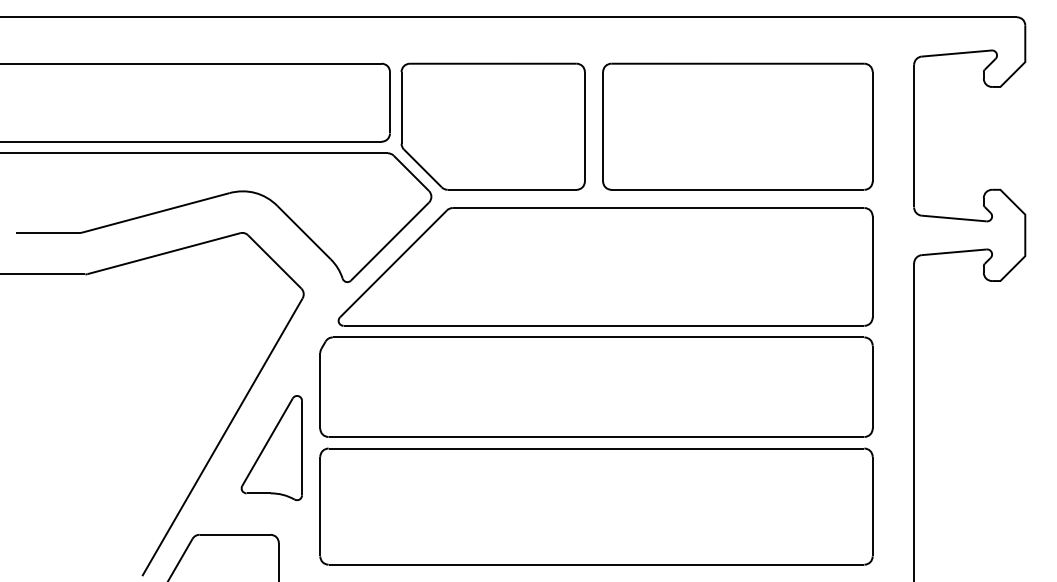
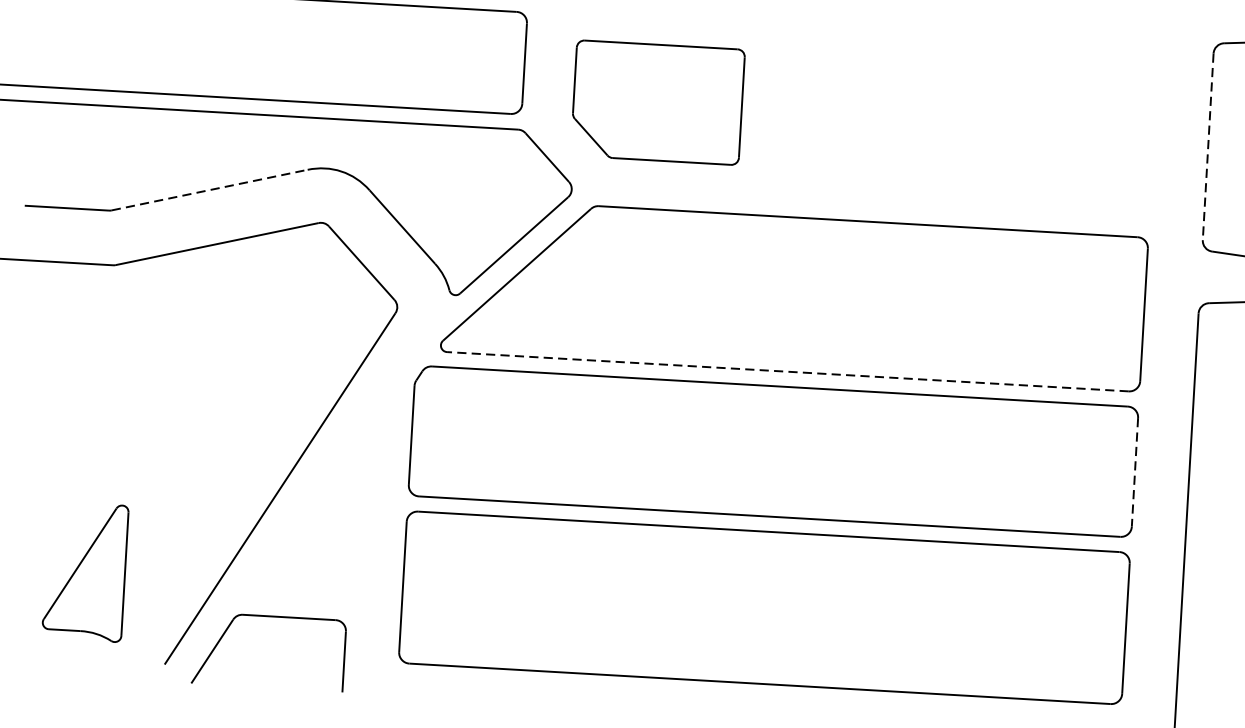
part: (492, 126) -> (657, 102), size x0.7
part: (737, 126) -> (977, 120), removed
line: (914, 136) -> (1208, 147), solid -> dashed
line: (156, 212) -> (210, 189), solid -> dashed
line: (603, 325) -> (787, 371), solid -> dashed
line: (872, 387) -> (1134, 472), solid -> dashed
part: (271, 447) -> (84, 571), moved

